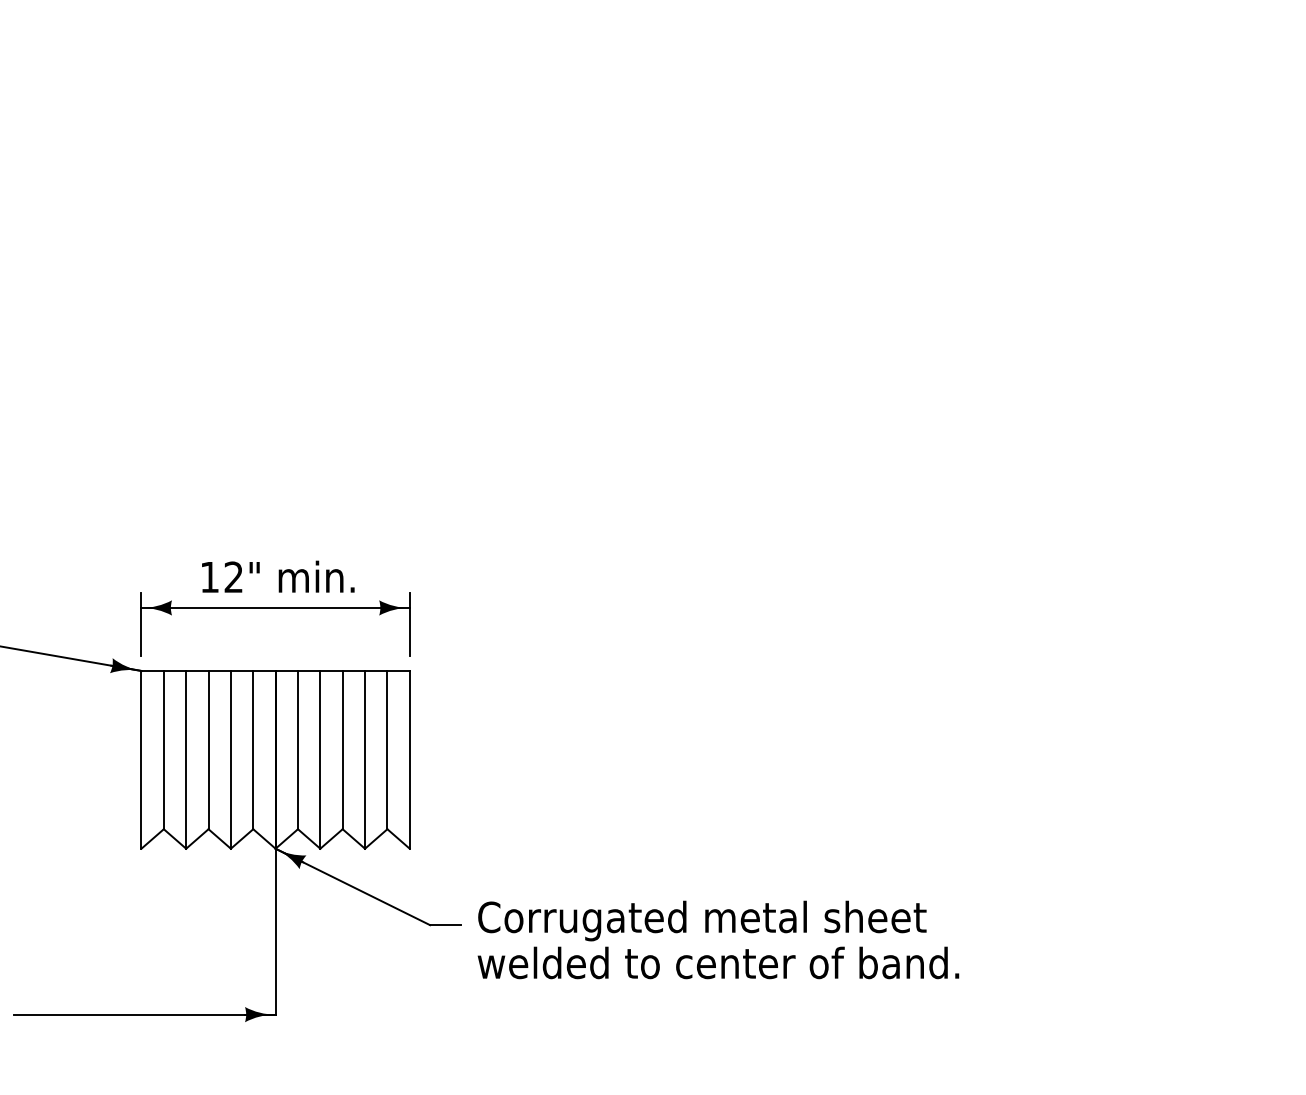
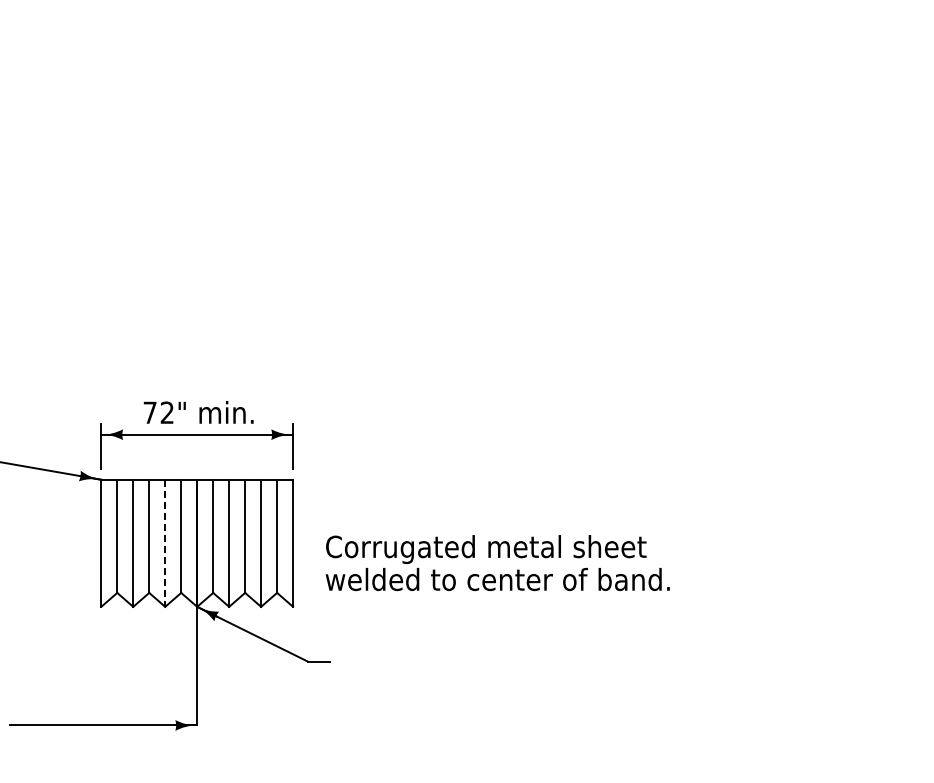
text: (208, 576) -> (149, 412), 12" -> 72"
line: (231, 760) -> (165, 543), solid -> dashed
text: (718, 940) -> (497, 563), moved

